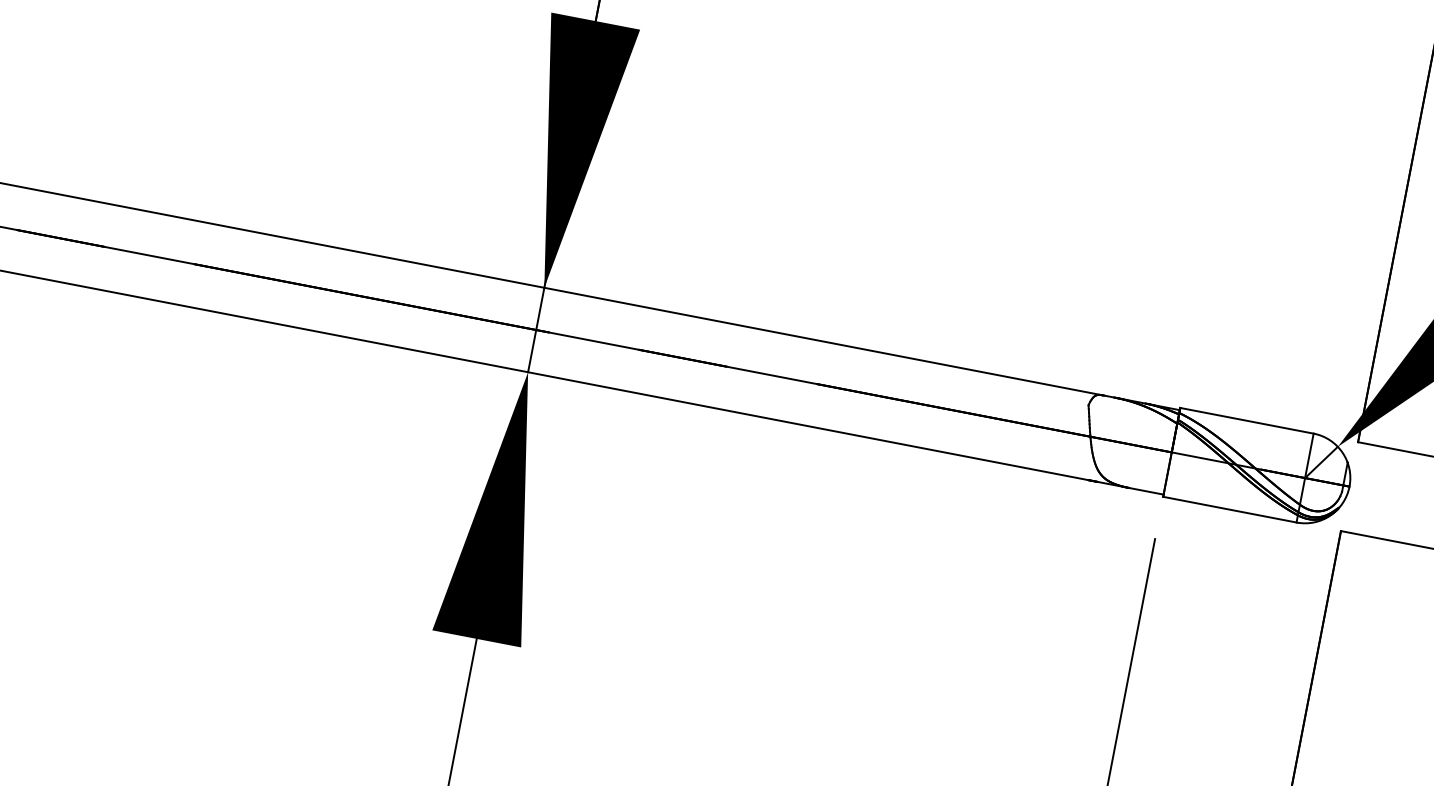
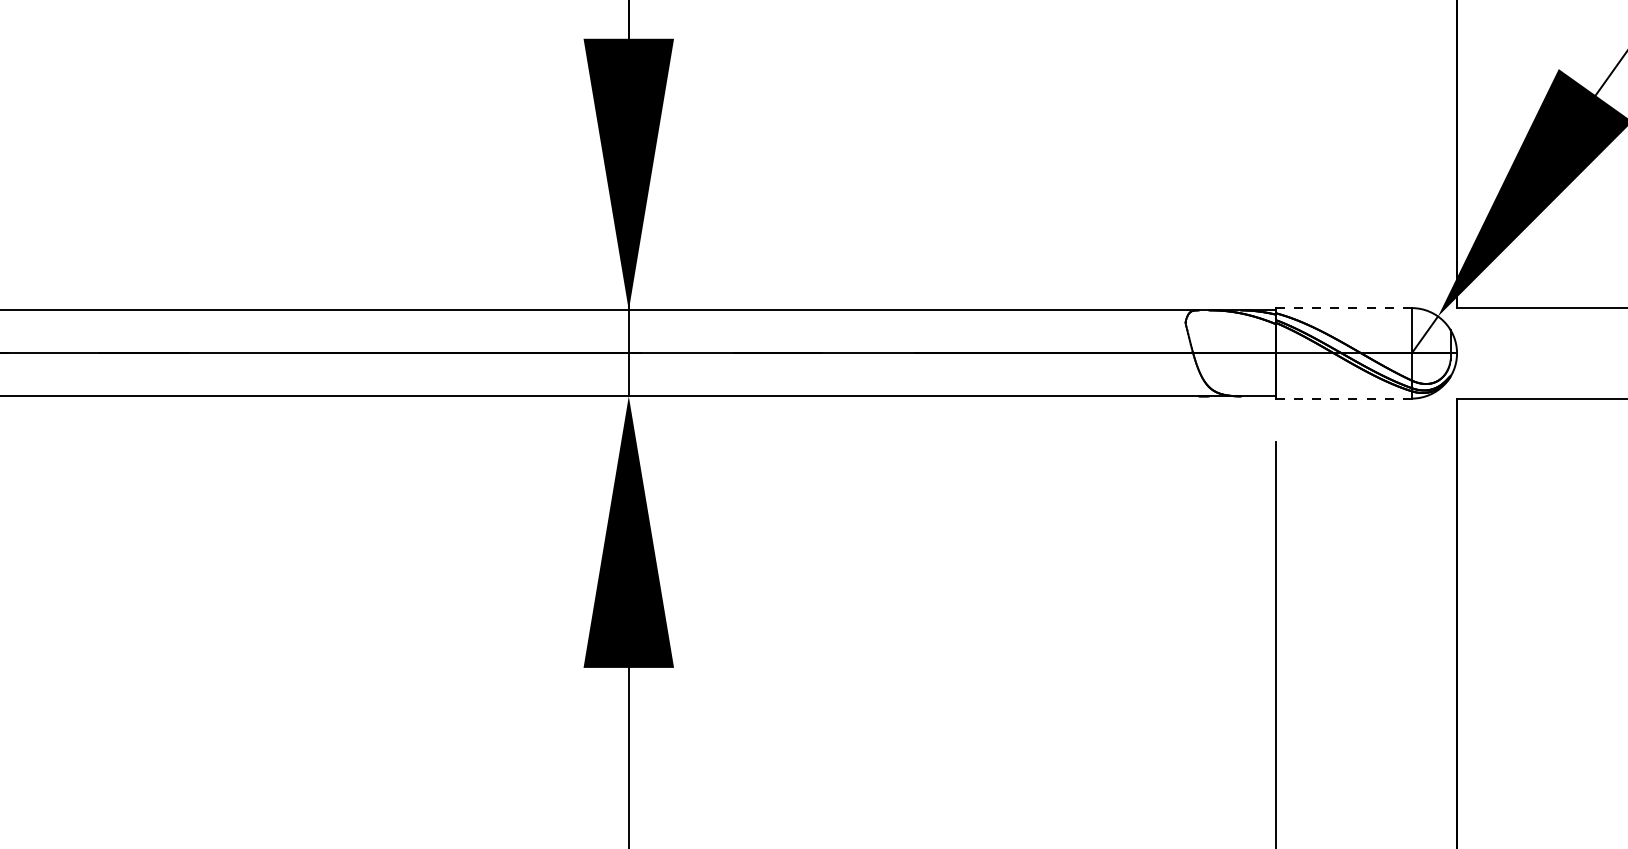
line: (1246, 421) -> (1343, 308), solid -> dashed
line: (1229, 509) -> (1343, 398), solid -> dashed

